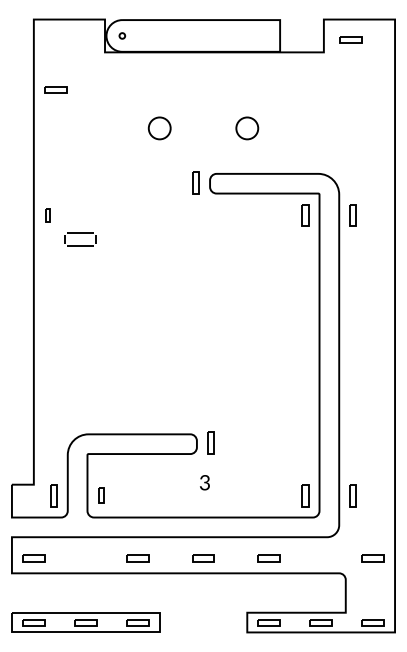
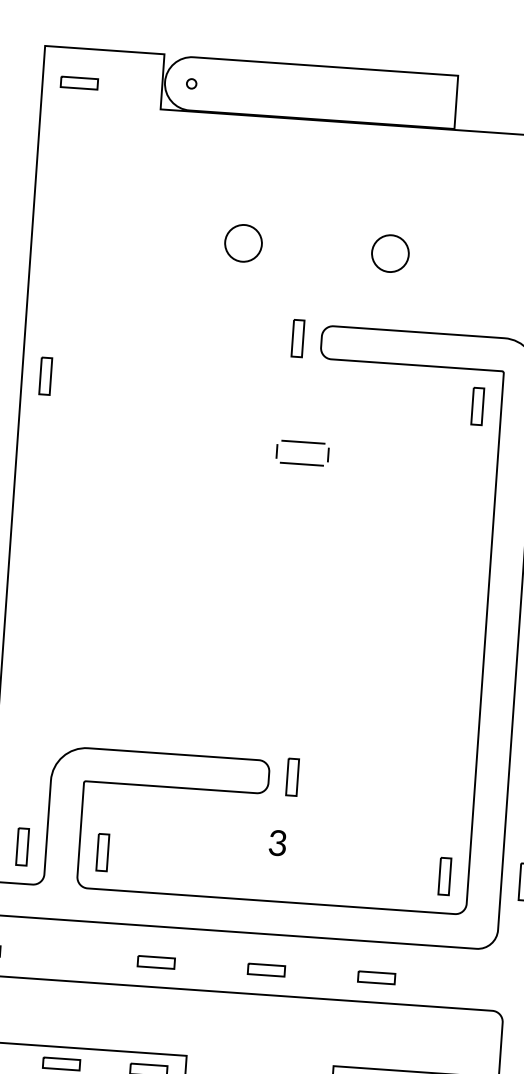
part: (55, 89) -> (79, 81), moved
part: (47, 215) -> (45, 376), size x1.67
part: (80, 239) -> (302, 453), moved
part: (101, 495) -> (102, 852), size x1.43

